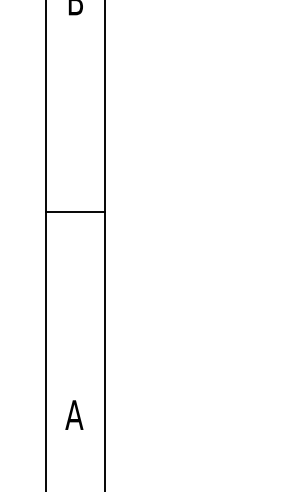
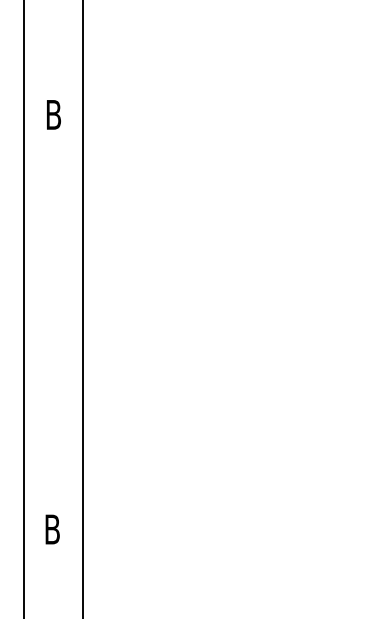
line: (75, 212) -> (53, 326), removed
text: (74, 415) -> (52, 529), A -> B

